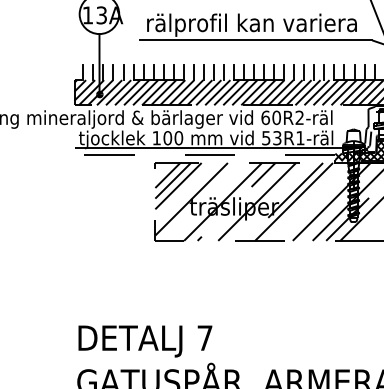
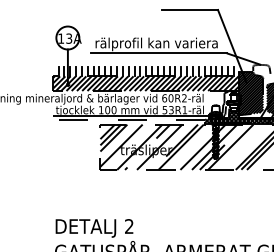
text: (205, 338) -> (129, 226), 7 -> 2

